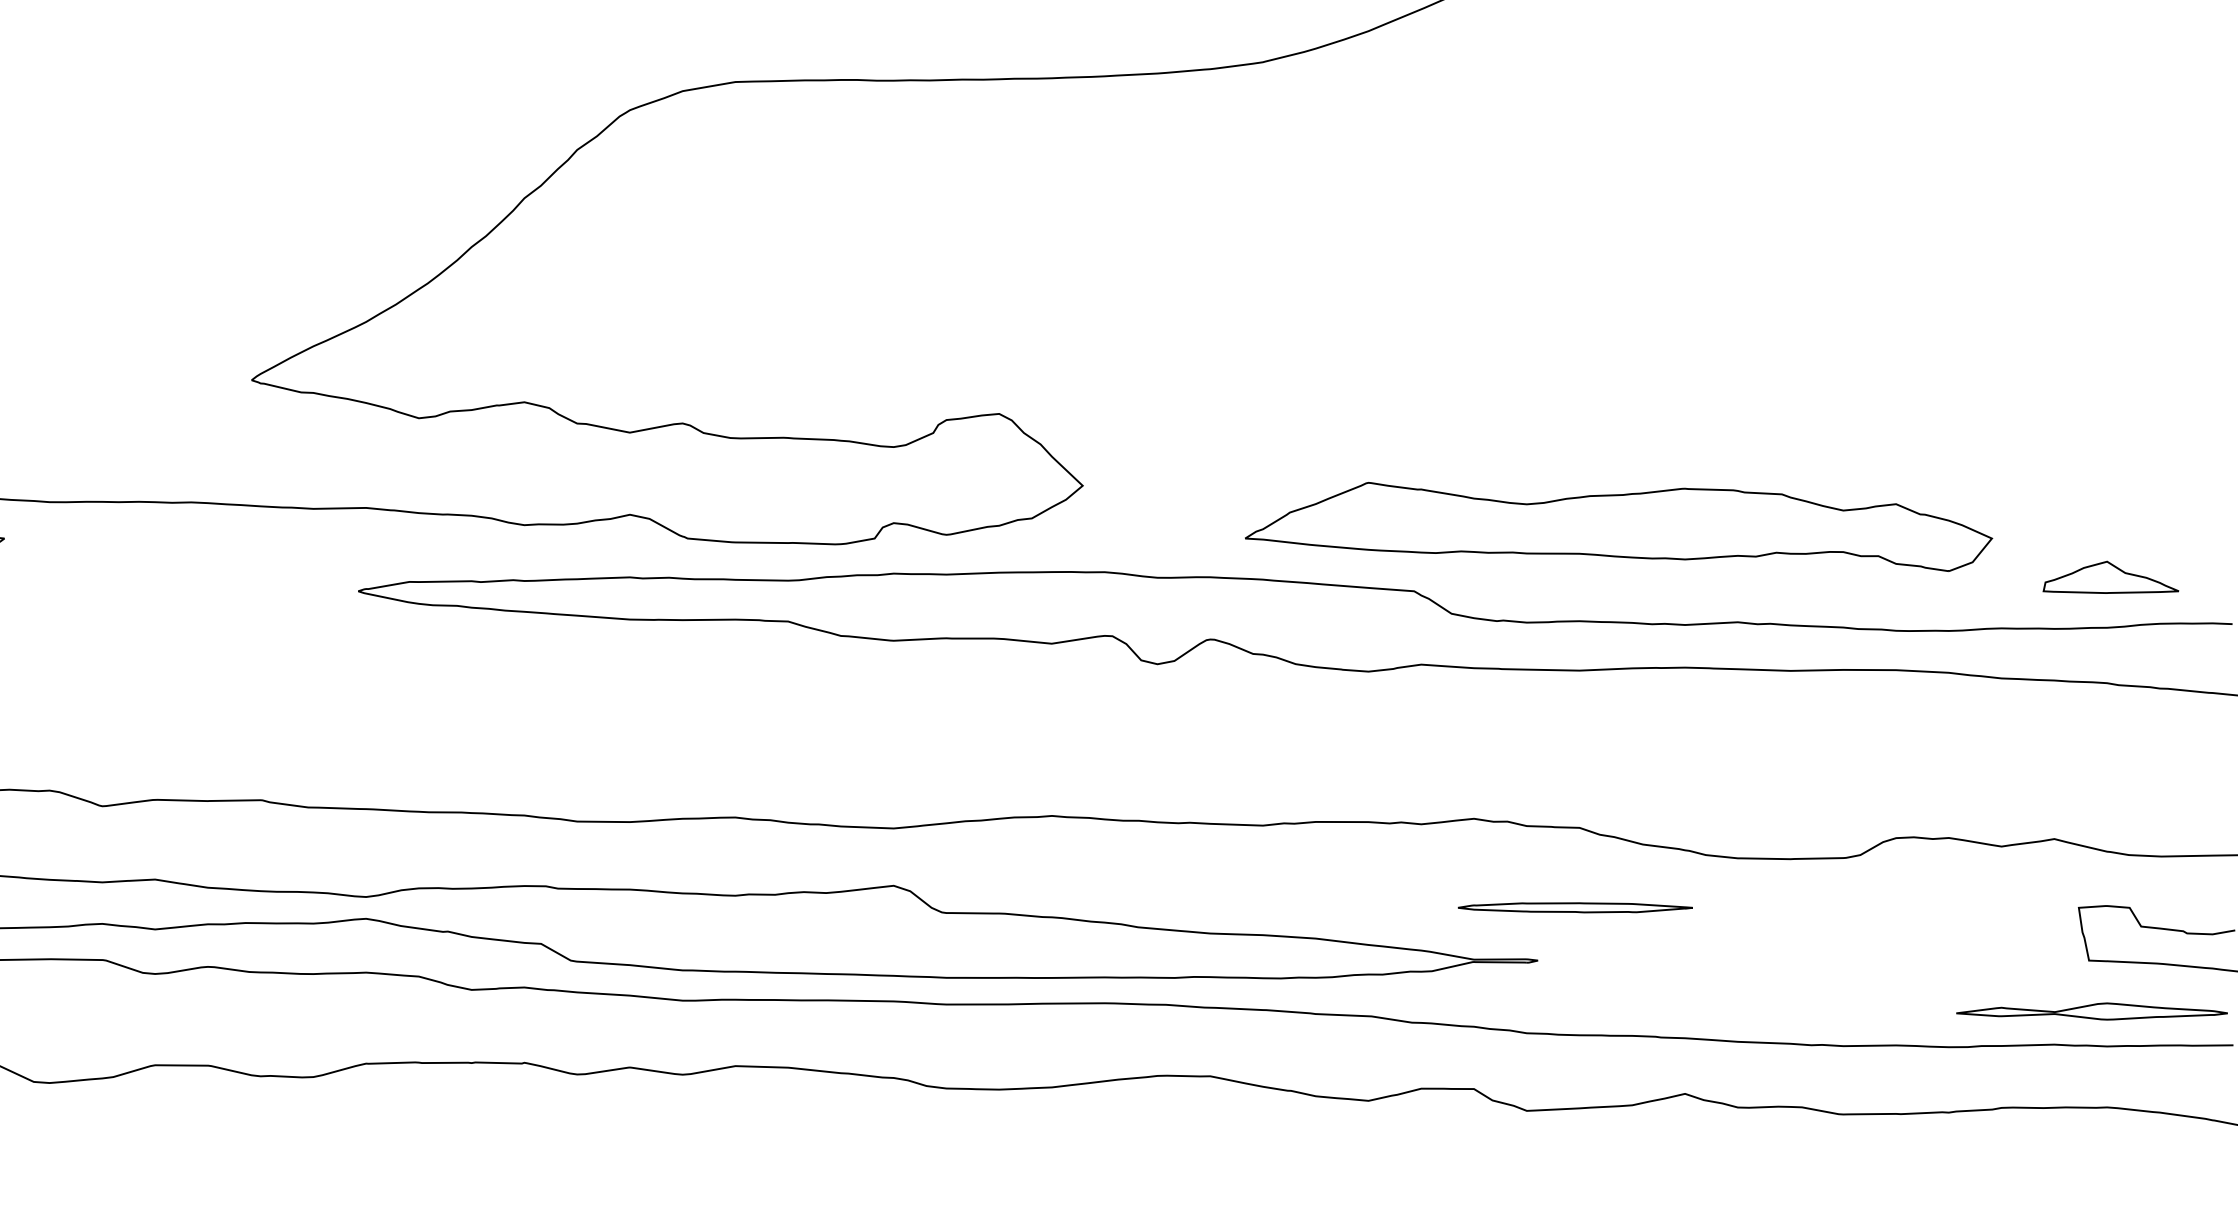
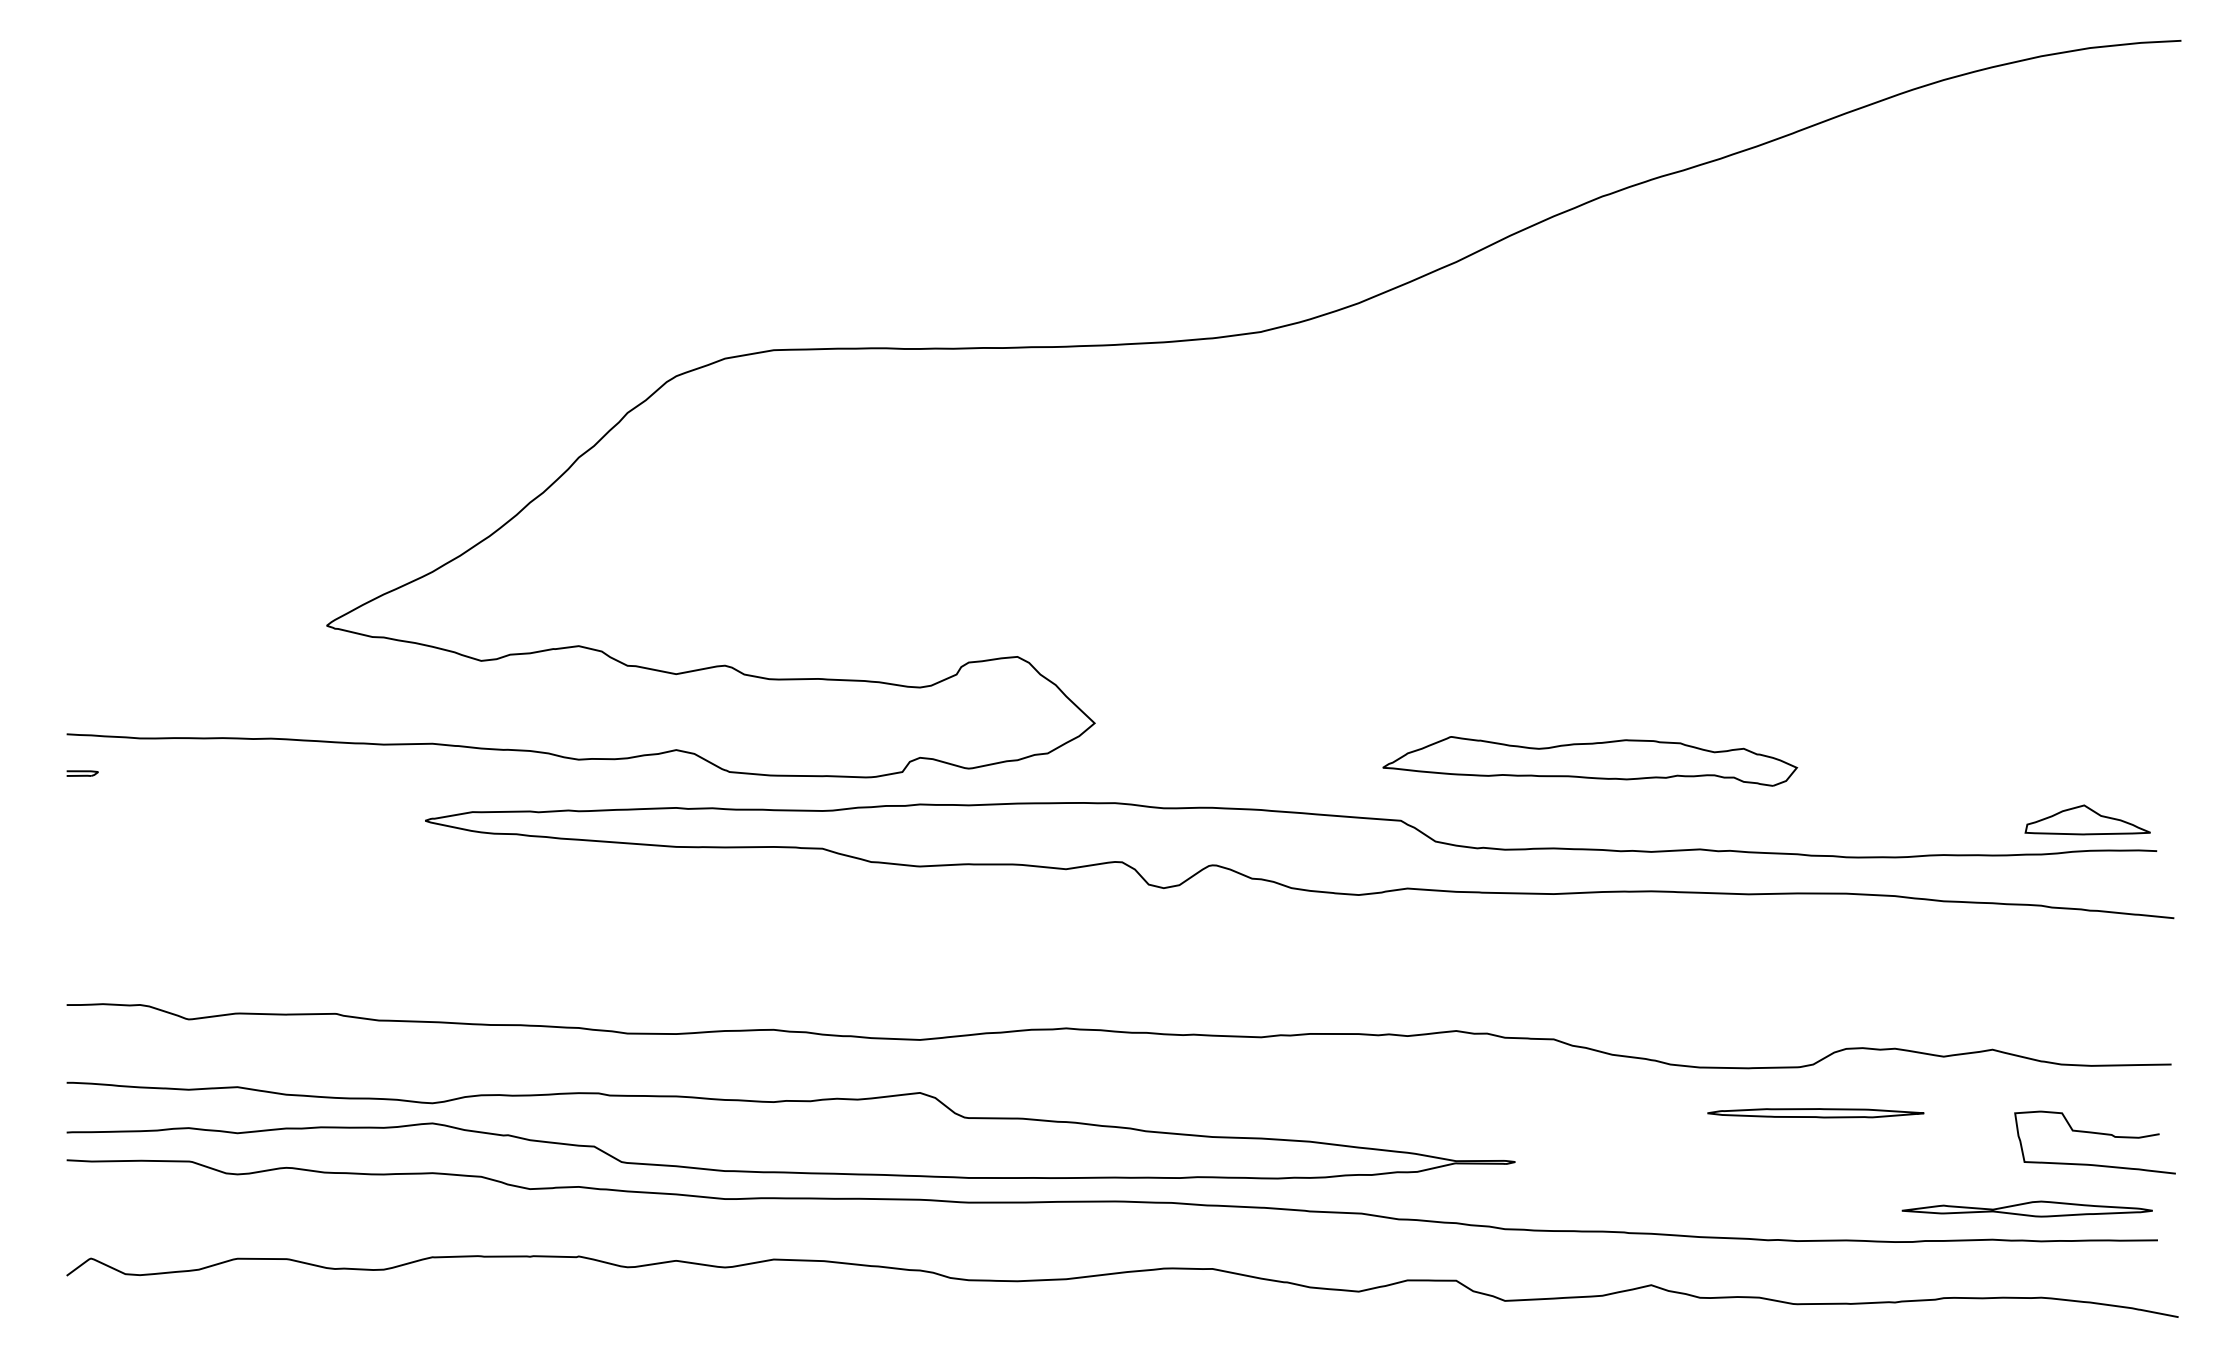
part: (1618, 527) -> (1589, 761), size x0.6
part: (2110, 576) -> (2087, 819), moved
part: (1574, 908) -> (1815, 1113), moved

